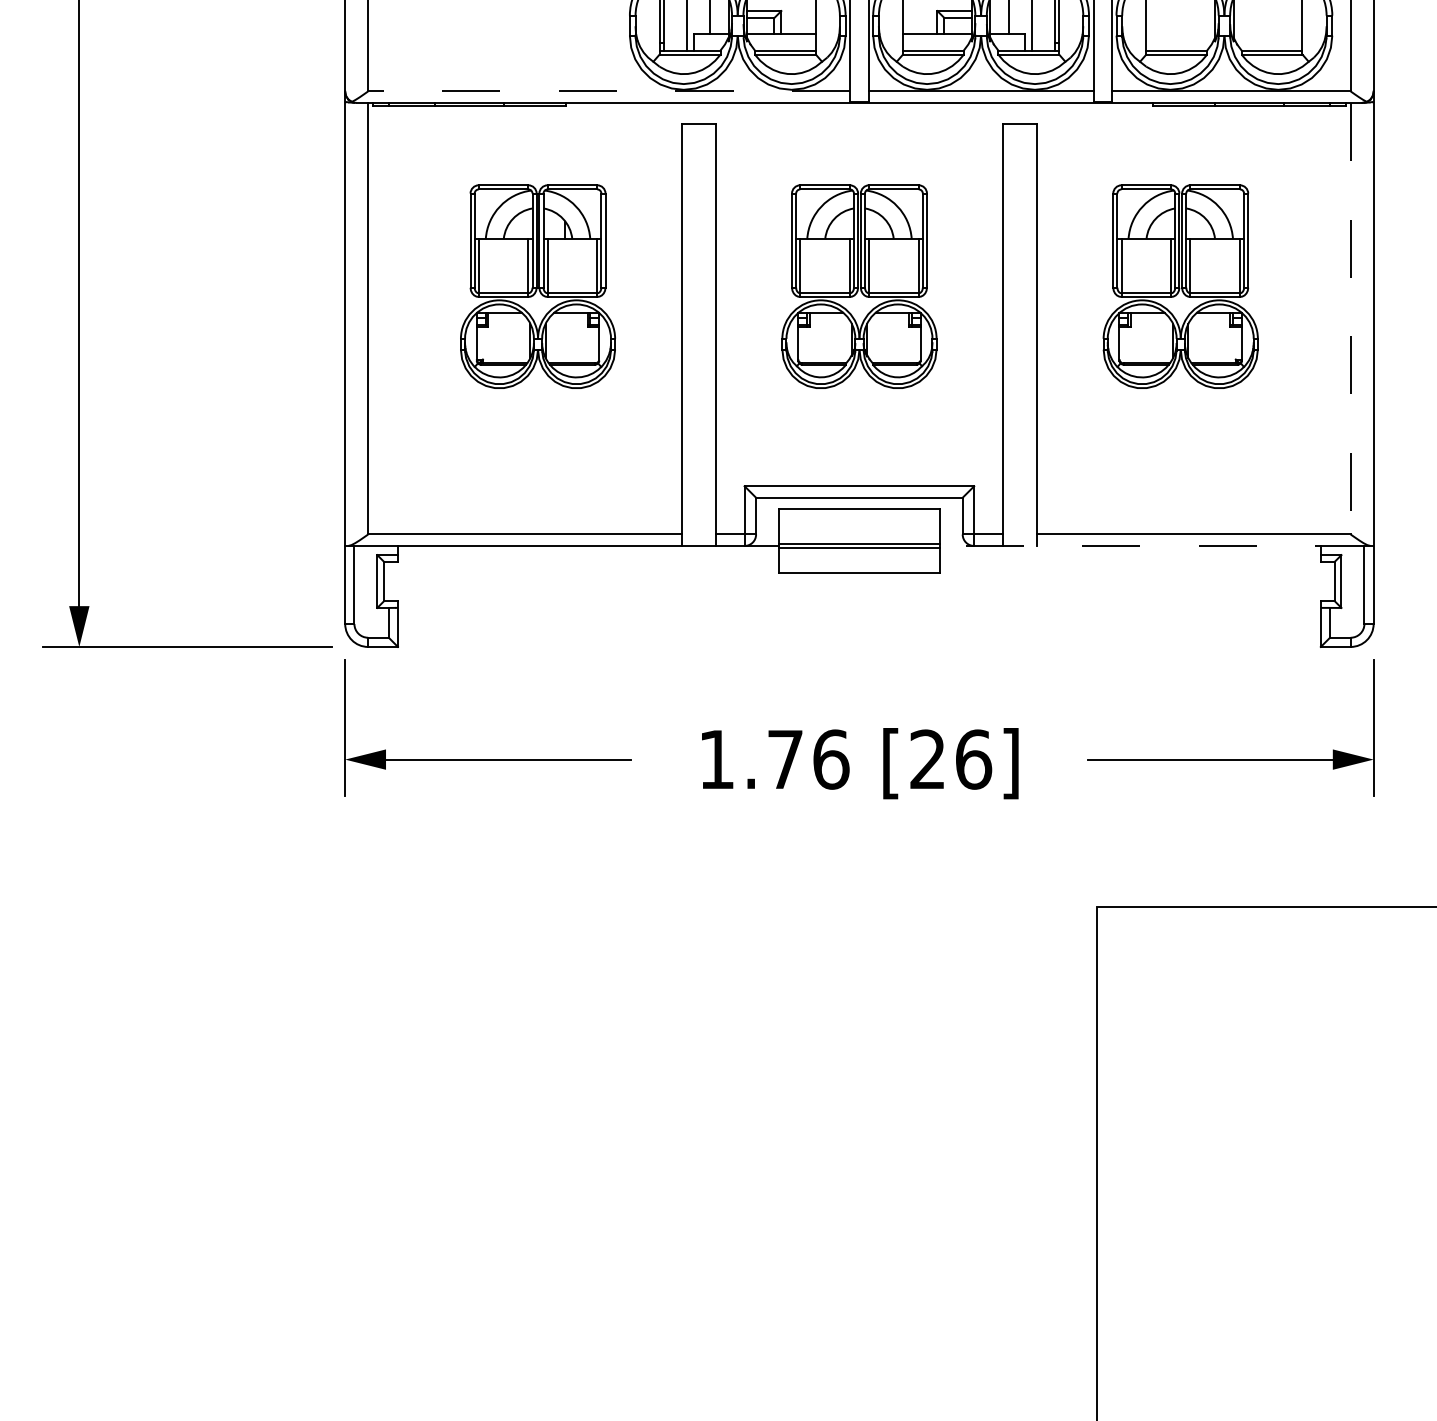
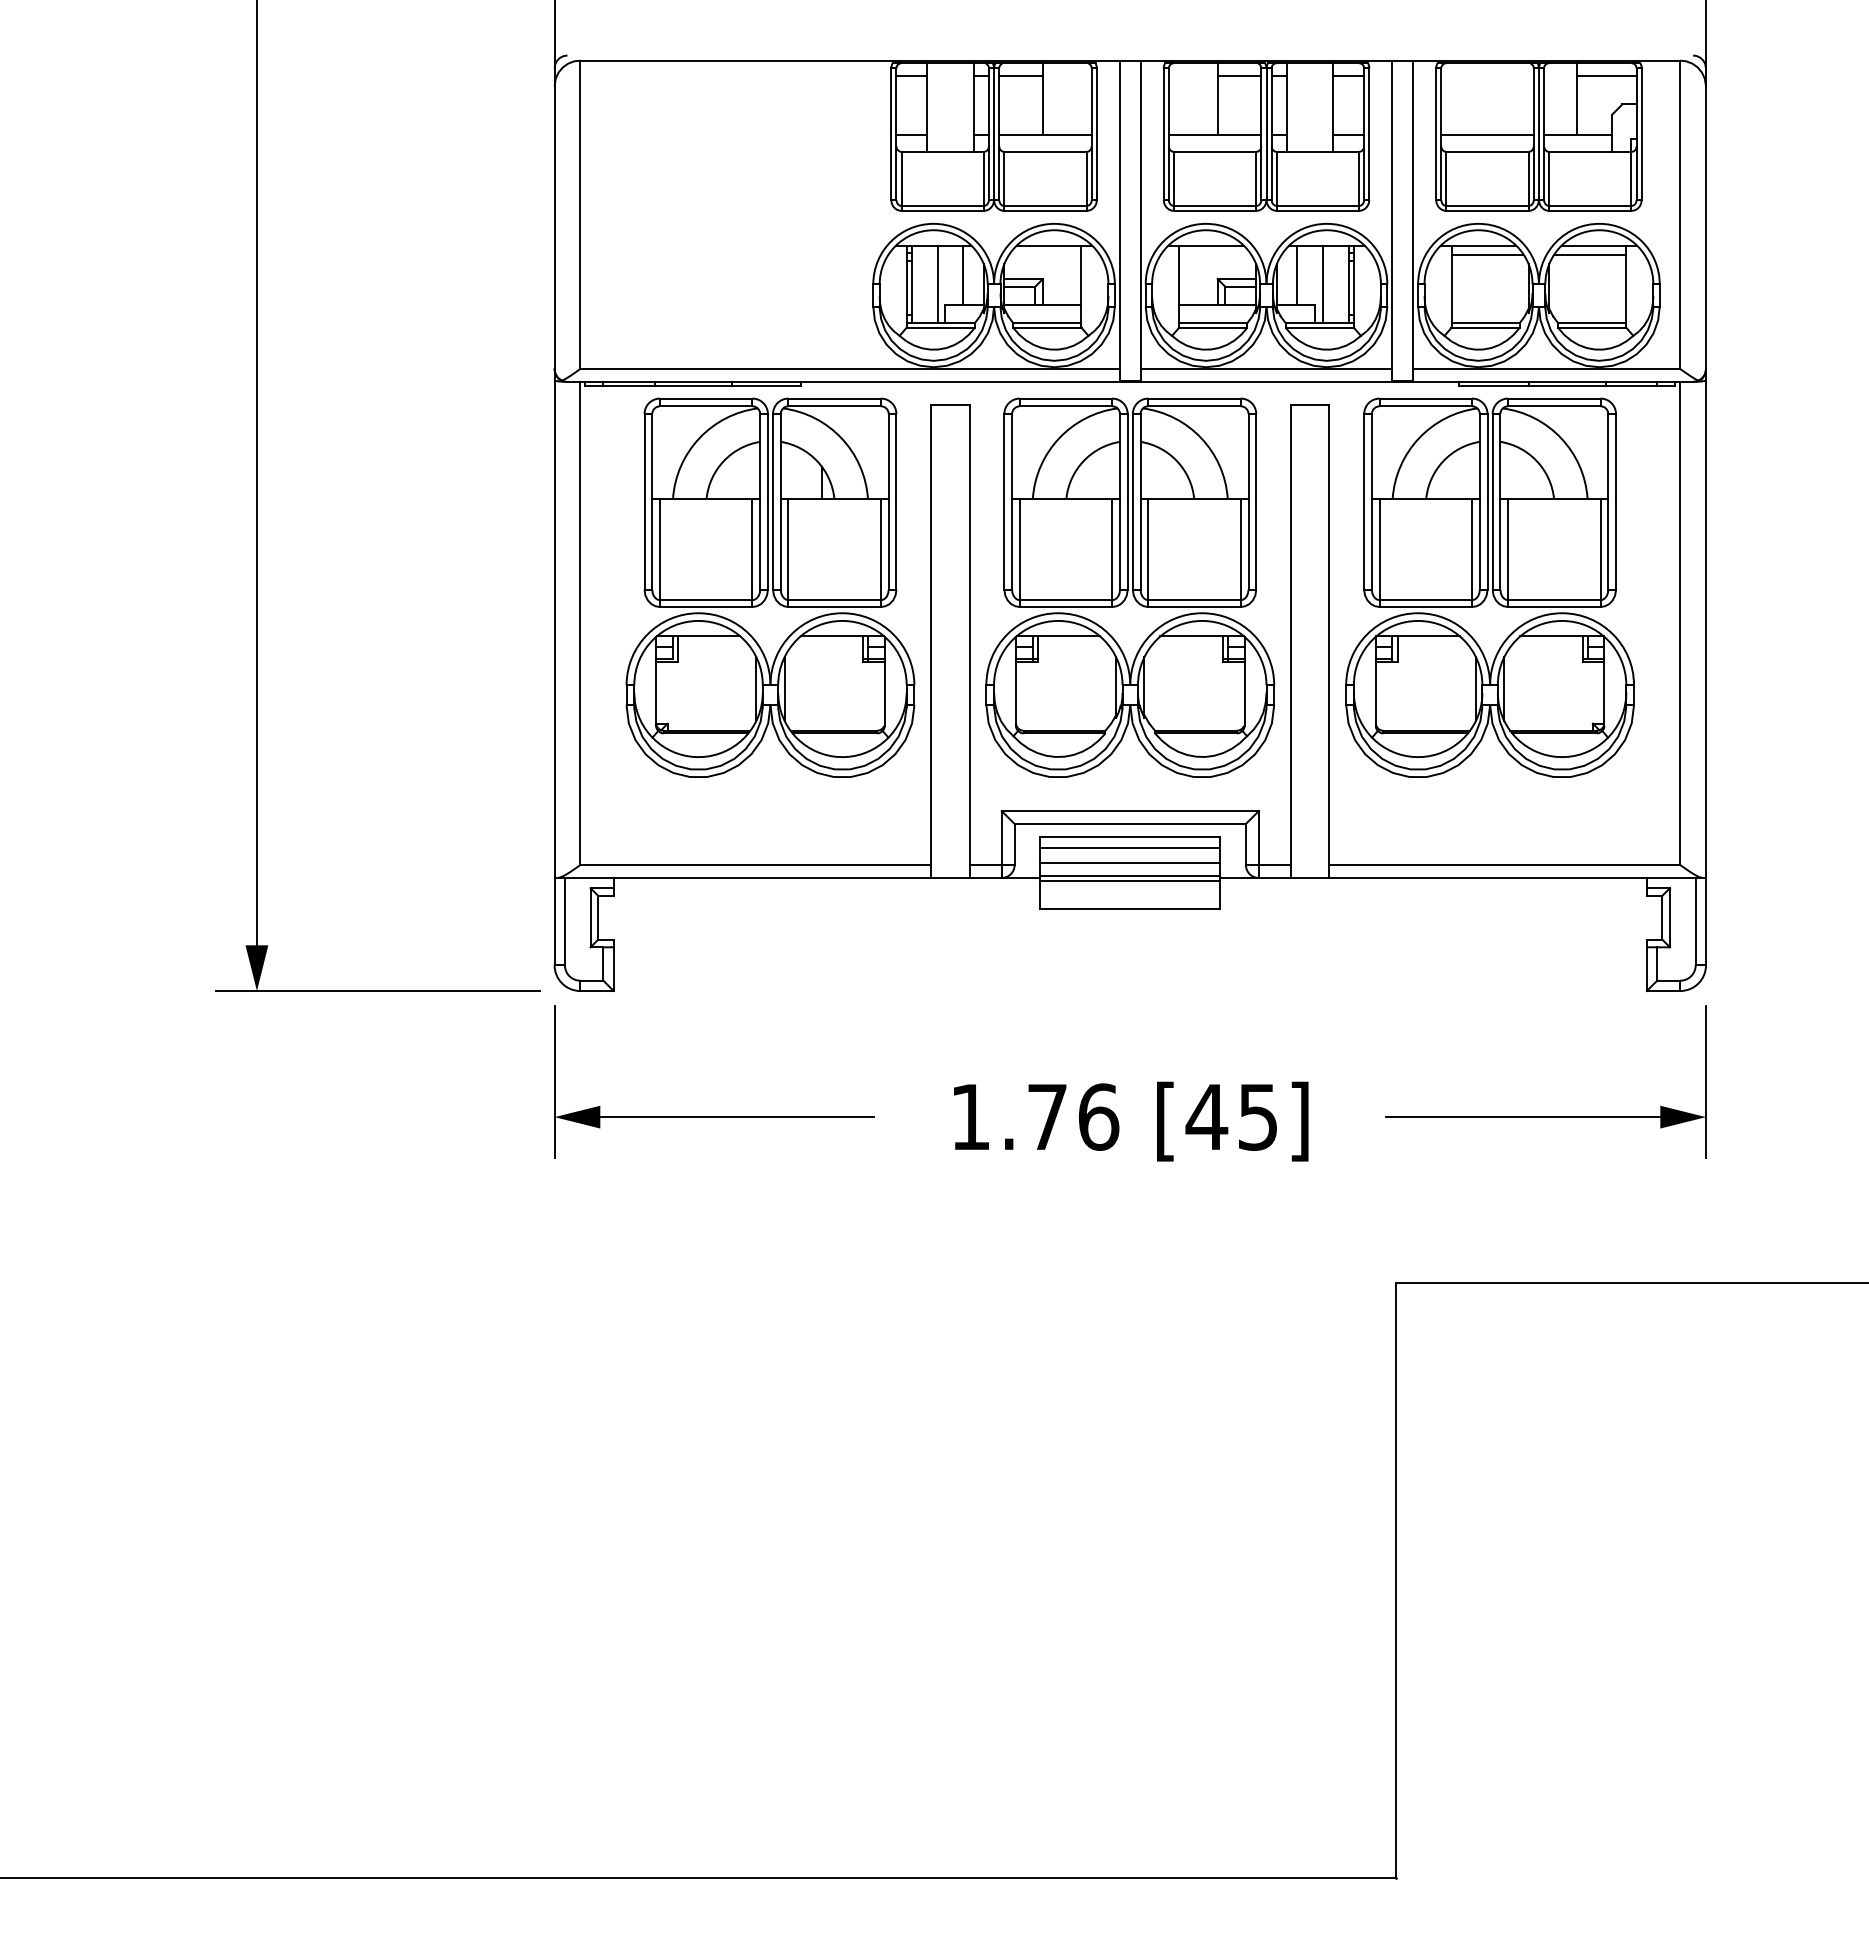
line: (609, 91) -> (850, 369), dashed -> solid
part: (538, 286) -> (770, 587), size x1.67
part: (859, 286) -> (1130, 587), size x1.67
part: (1180, 286) -> (1489, 587), size x1.67
line: (1350, 318) -> (1680, 623), dashed -> solid
line: (859, 518) -> (1130, 847), added
line: (859, 532) -> (1130, 862), added
line: (1157, 545) -> (1463, 877), dashed -> solid
text: (949, 759) -> (1231, 1116), [26] -> [45]

